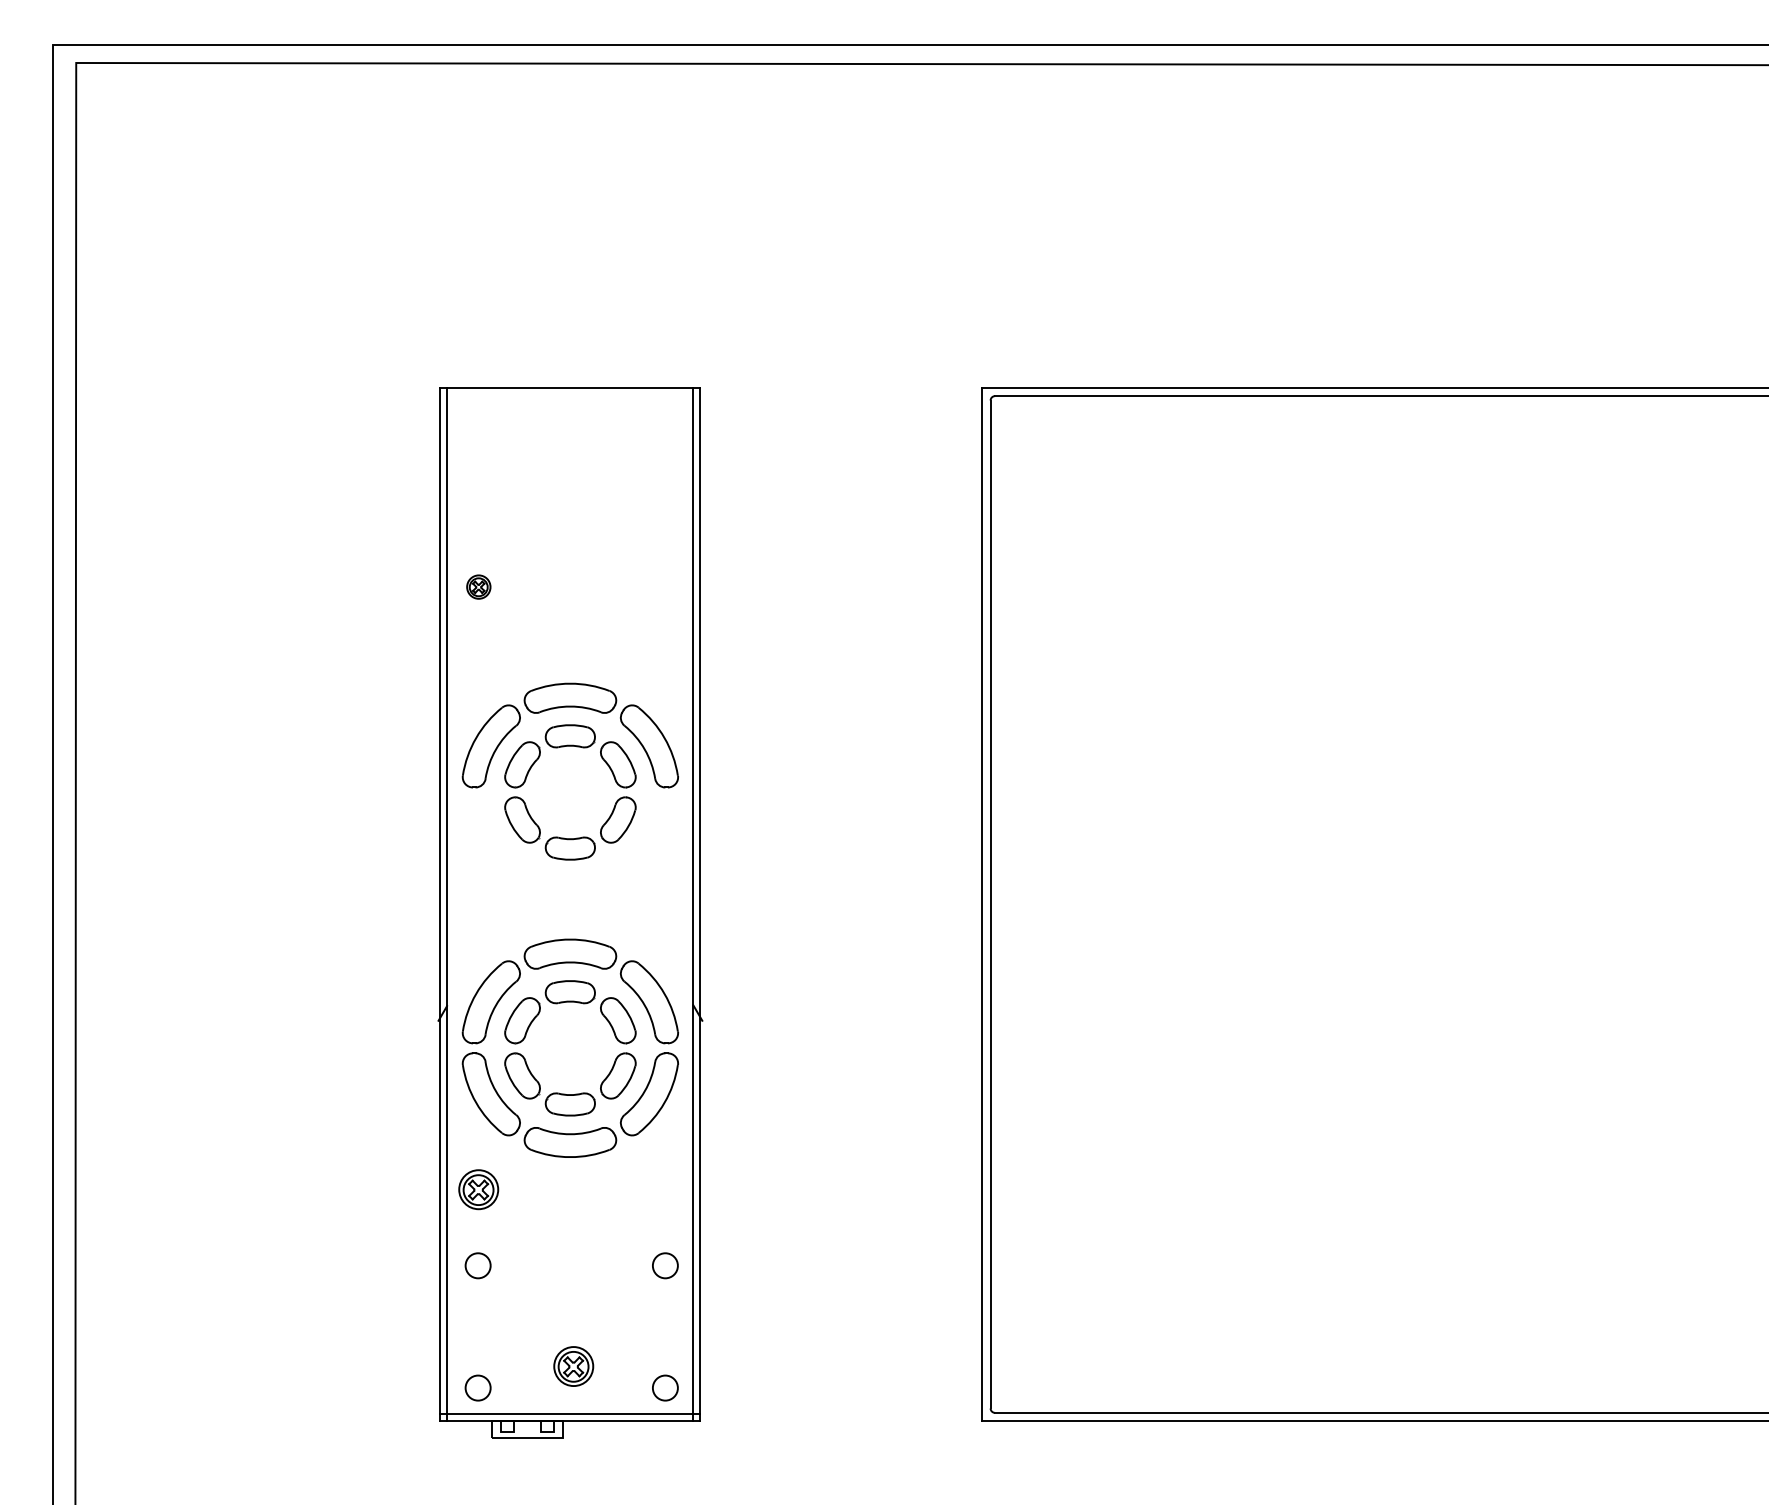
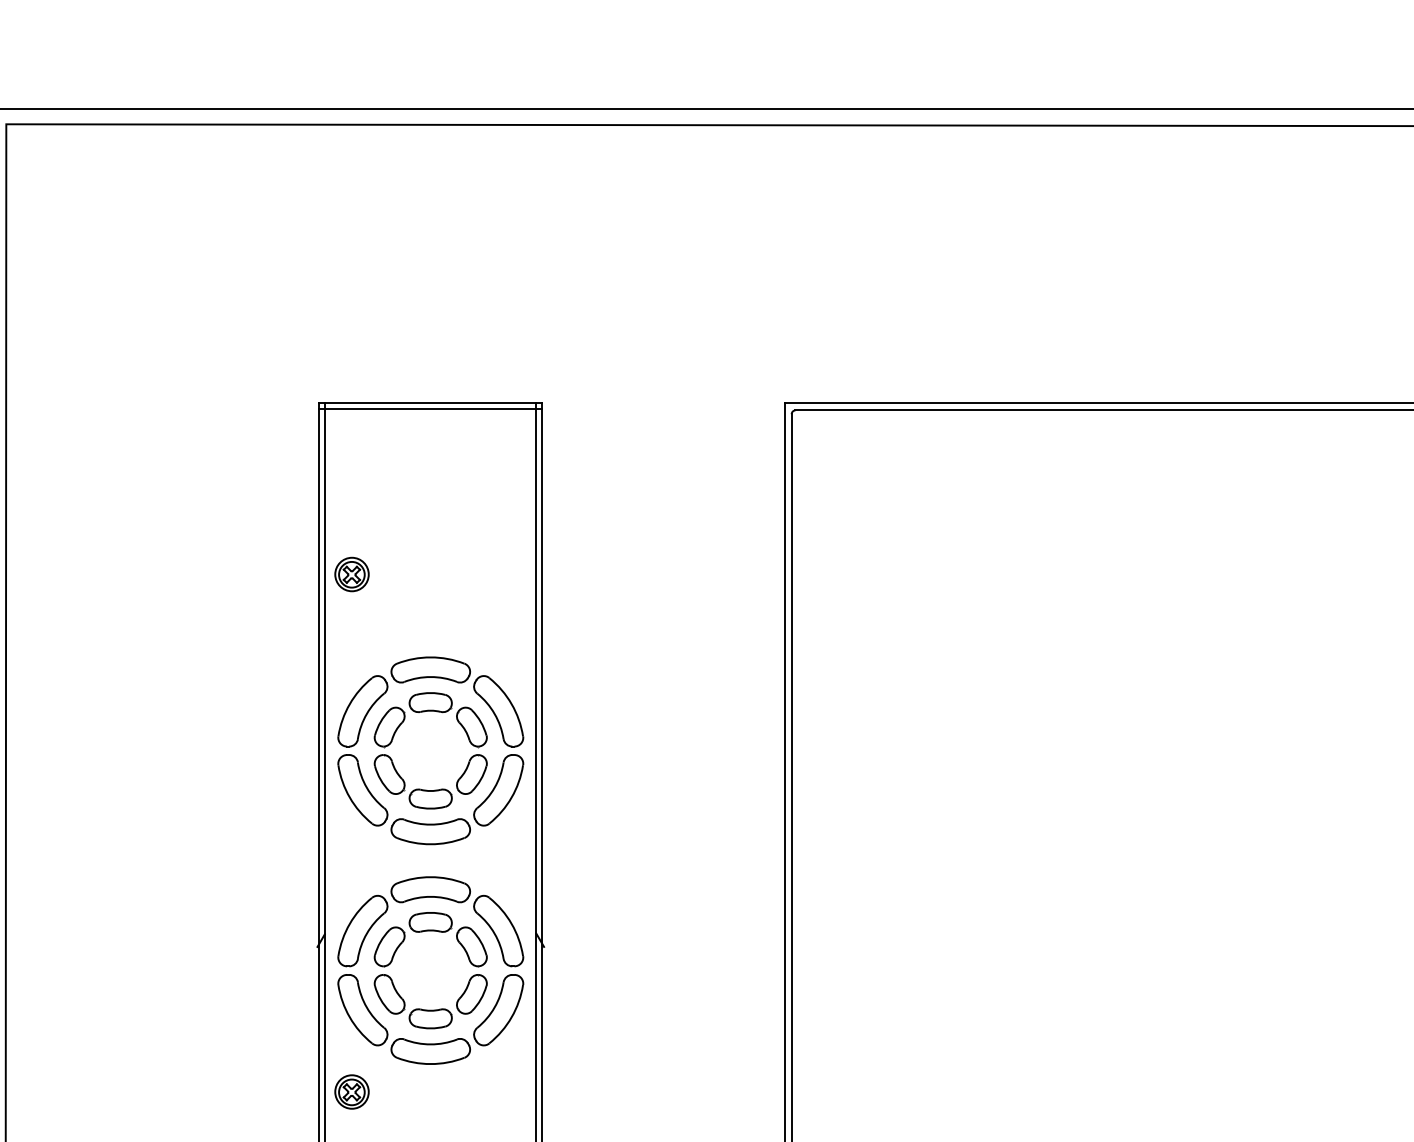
line: (570, 394) -> (430, 409), added
part: (478, 586) -> (351, 573), size x1.67
part: (569, 877) -> (429, 823), added

